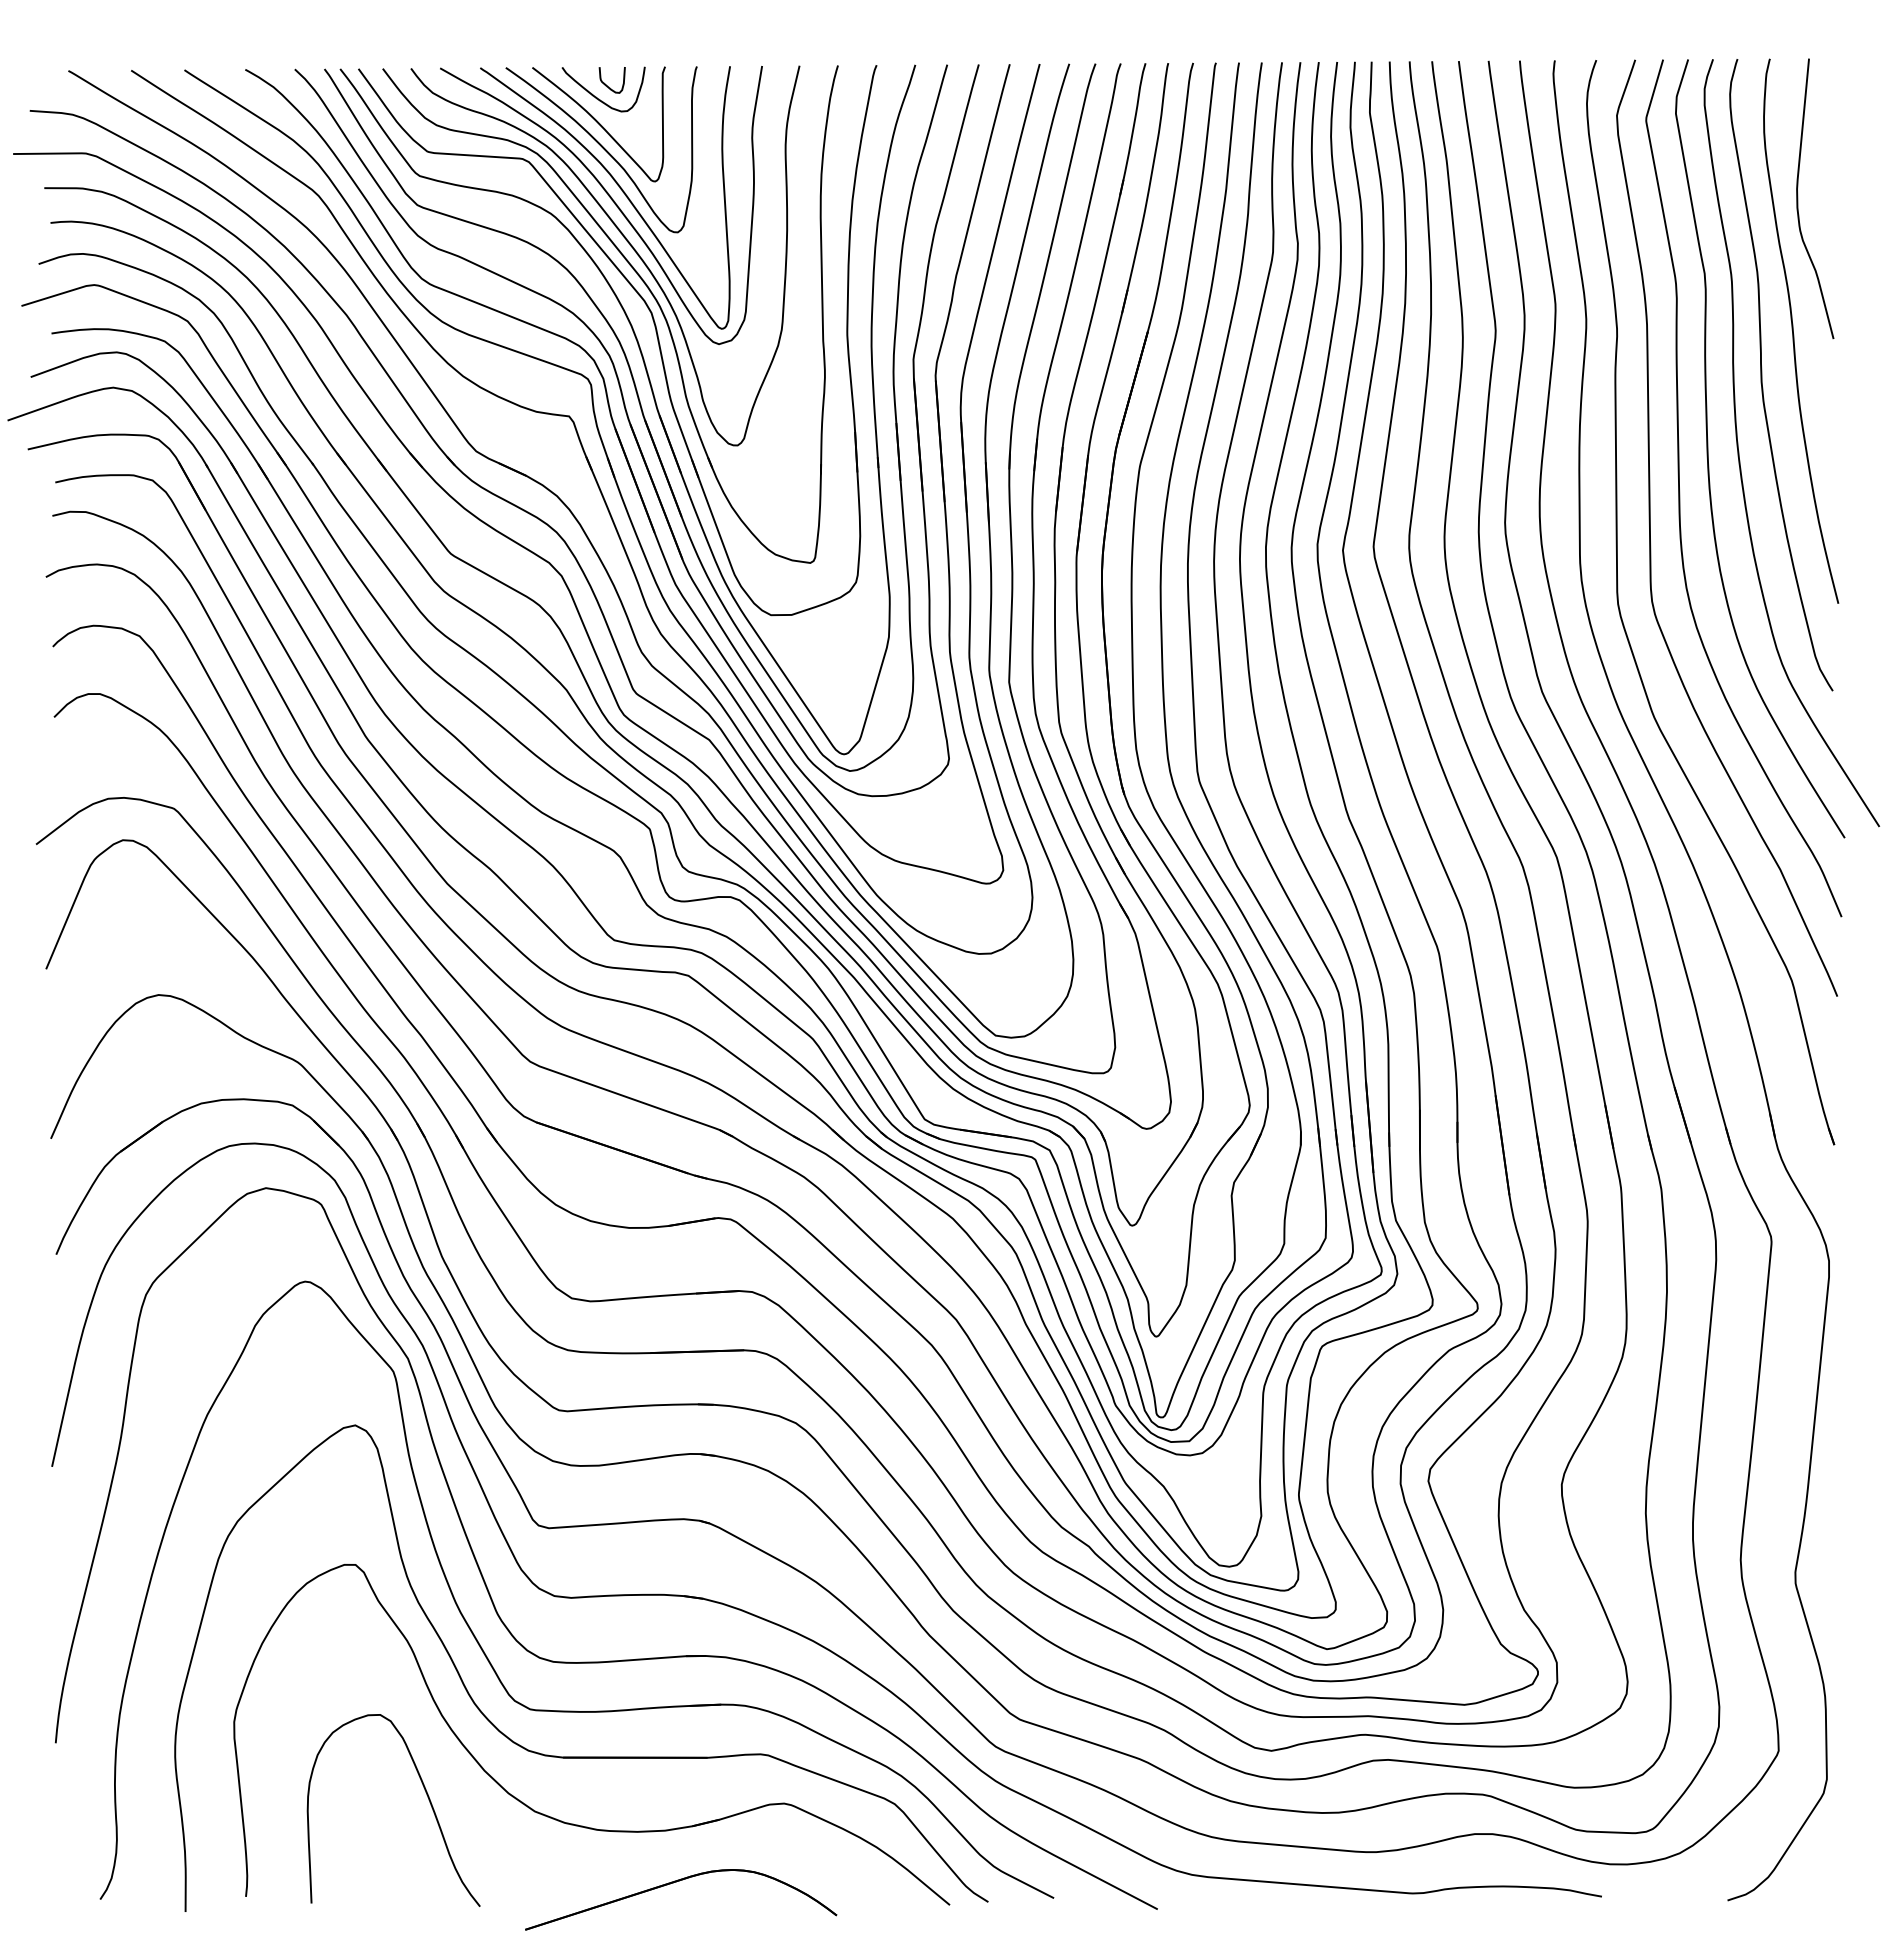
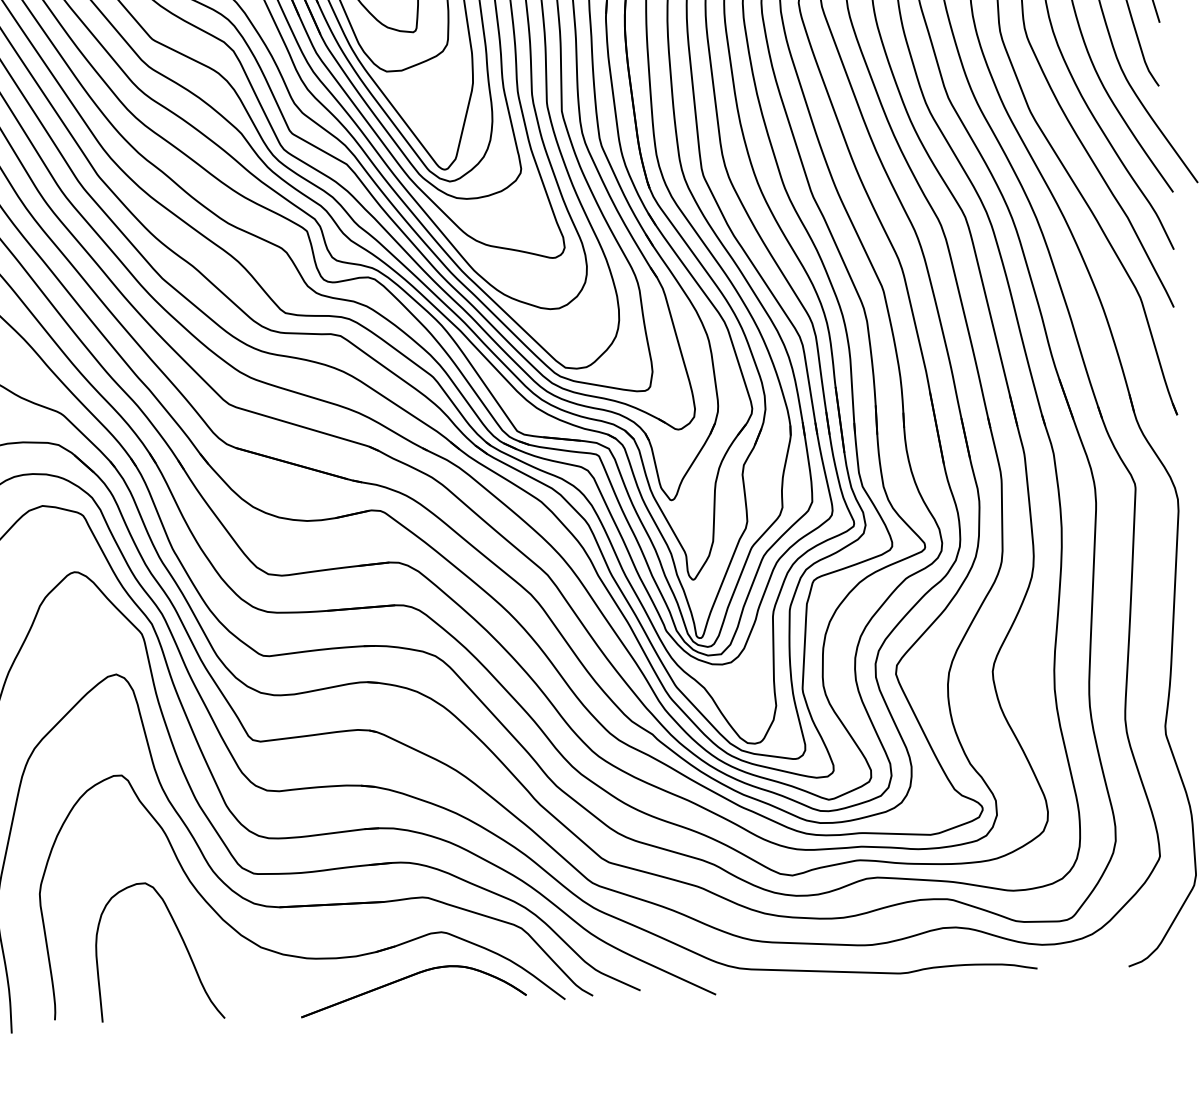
part: (676, 1882) -> (409, 977), moved

